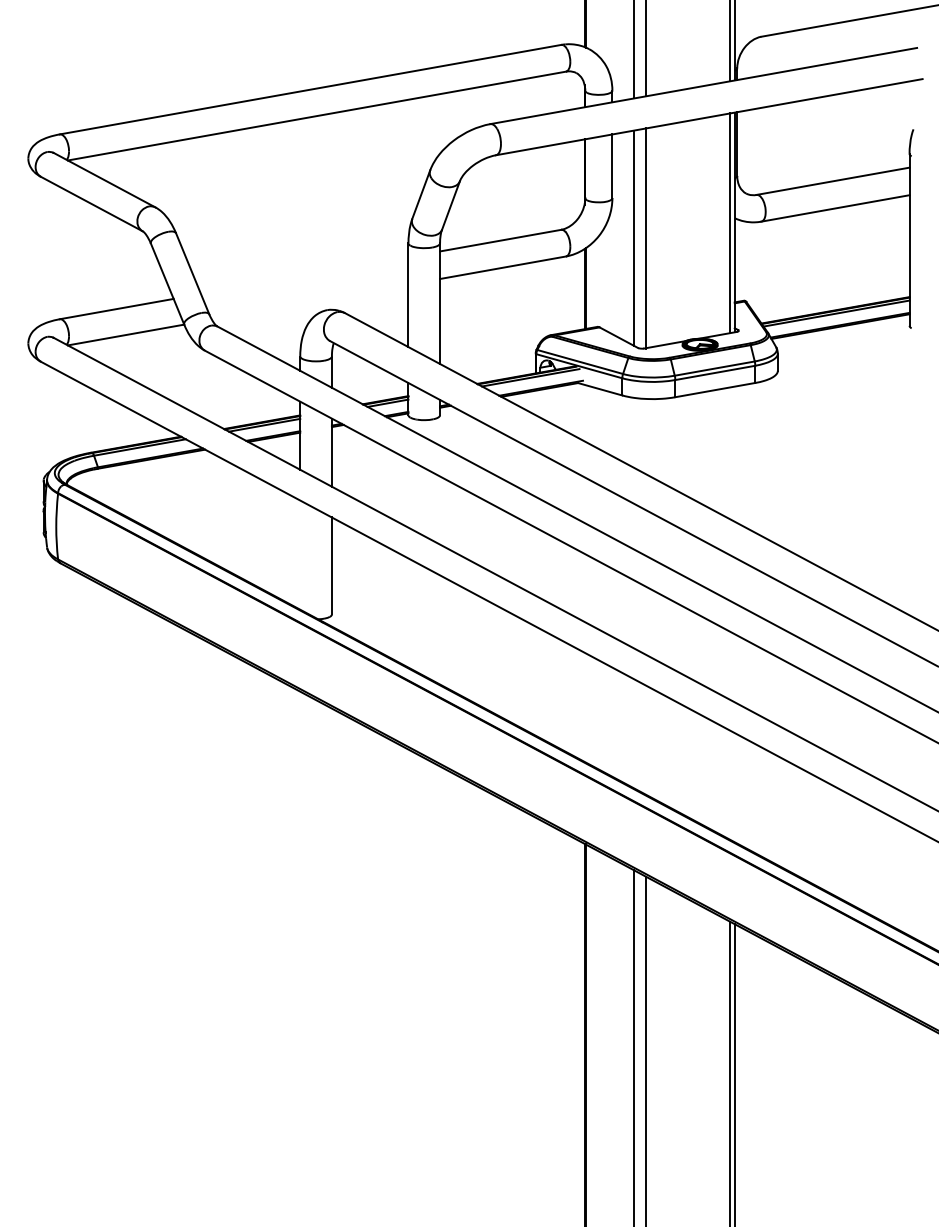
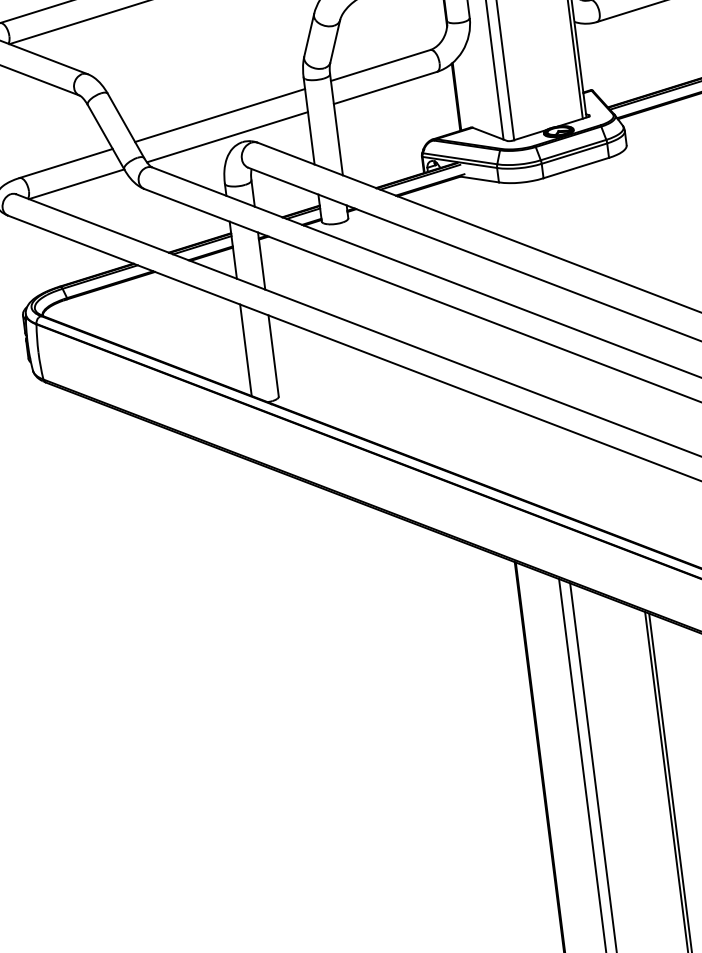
line: (304, 275) -> (219, 115), added
line: (309, 301) -> (226, 136), added
line: (300, 554) -> (246, 349), added

